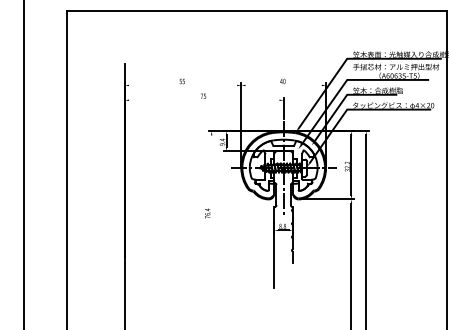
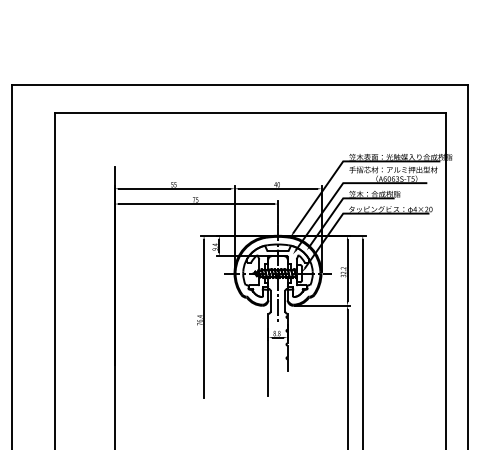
line: (182, 85) -> (174, 188), added
line: (283, 85) -> (277, 188), added
line: (204, 100) -> (196, 204), added
line: (212, 211) -> (204, 318), added

